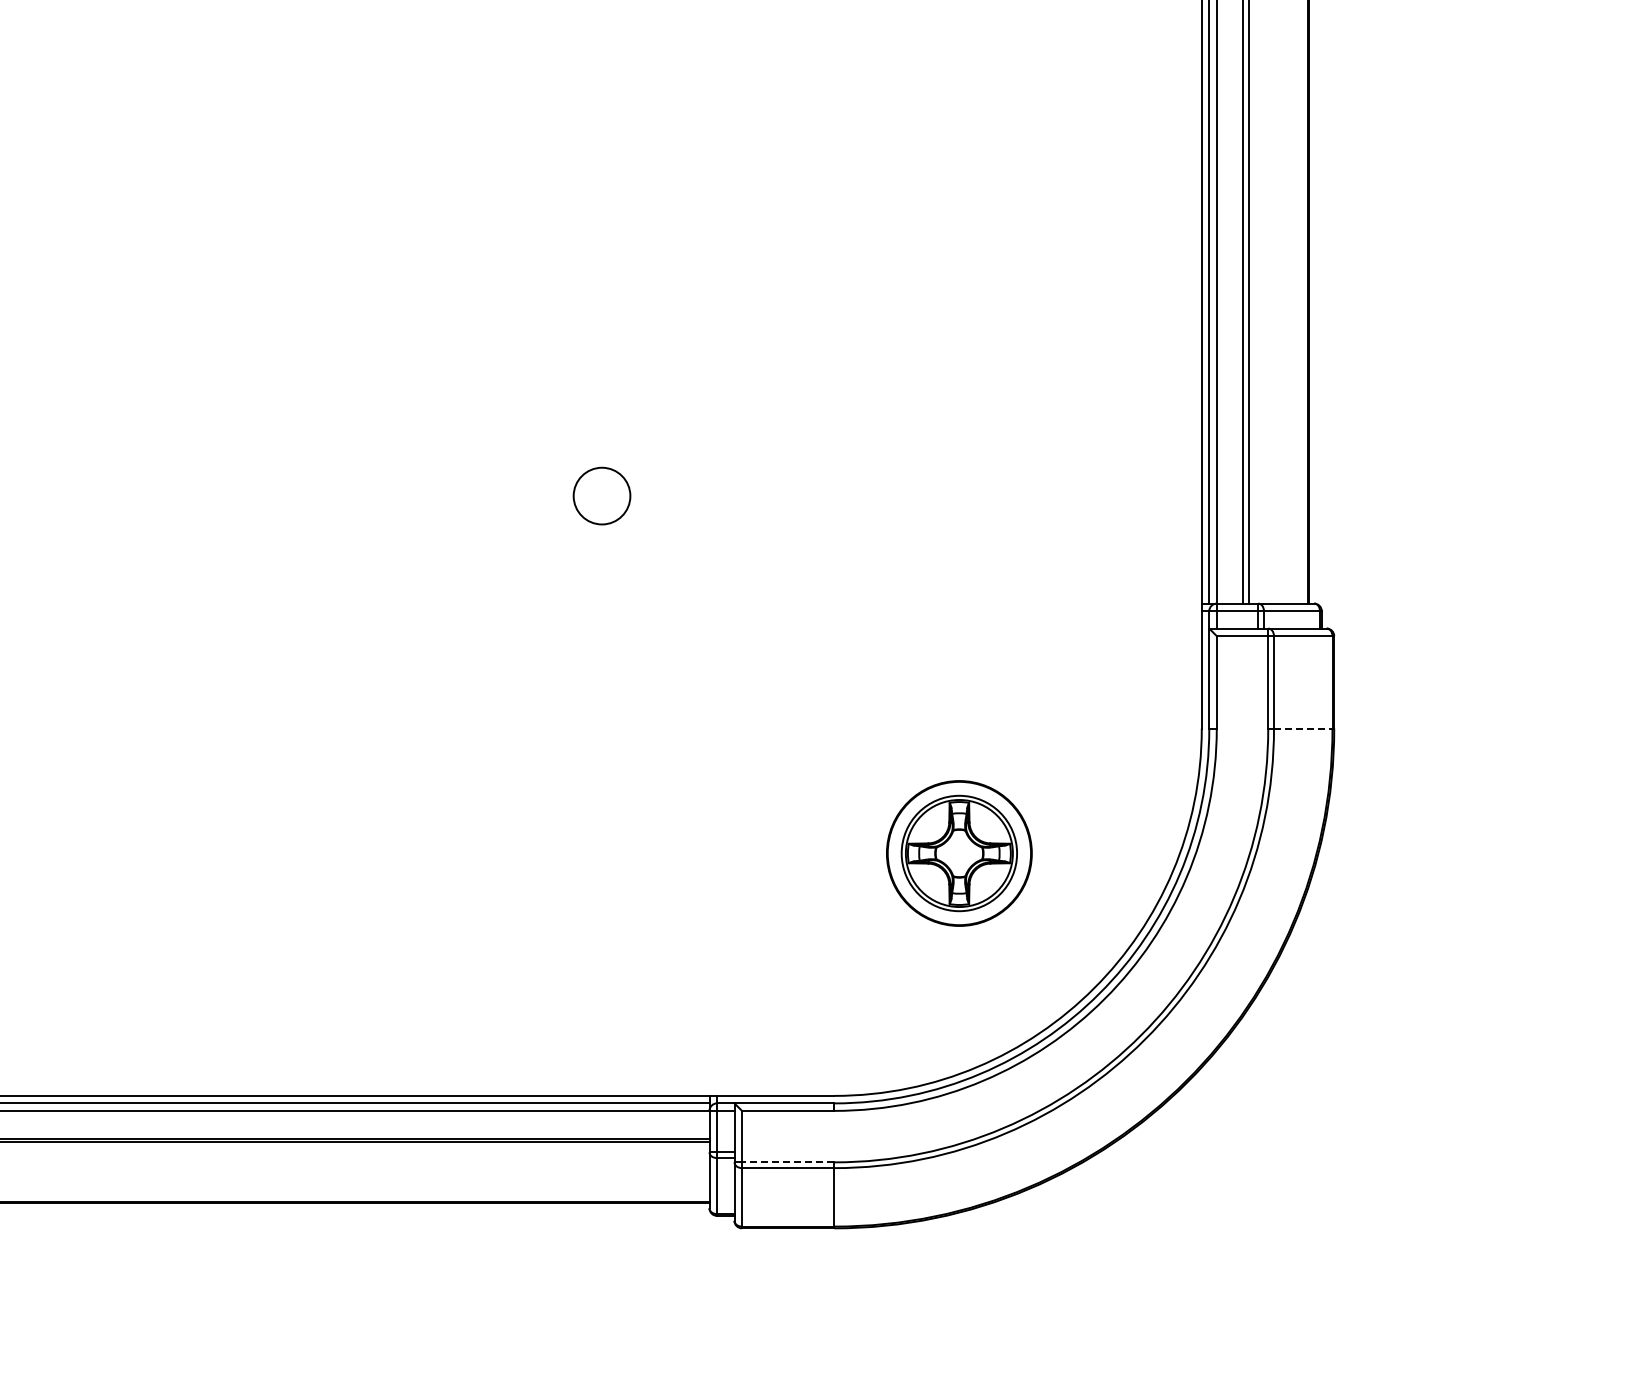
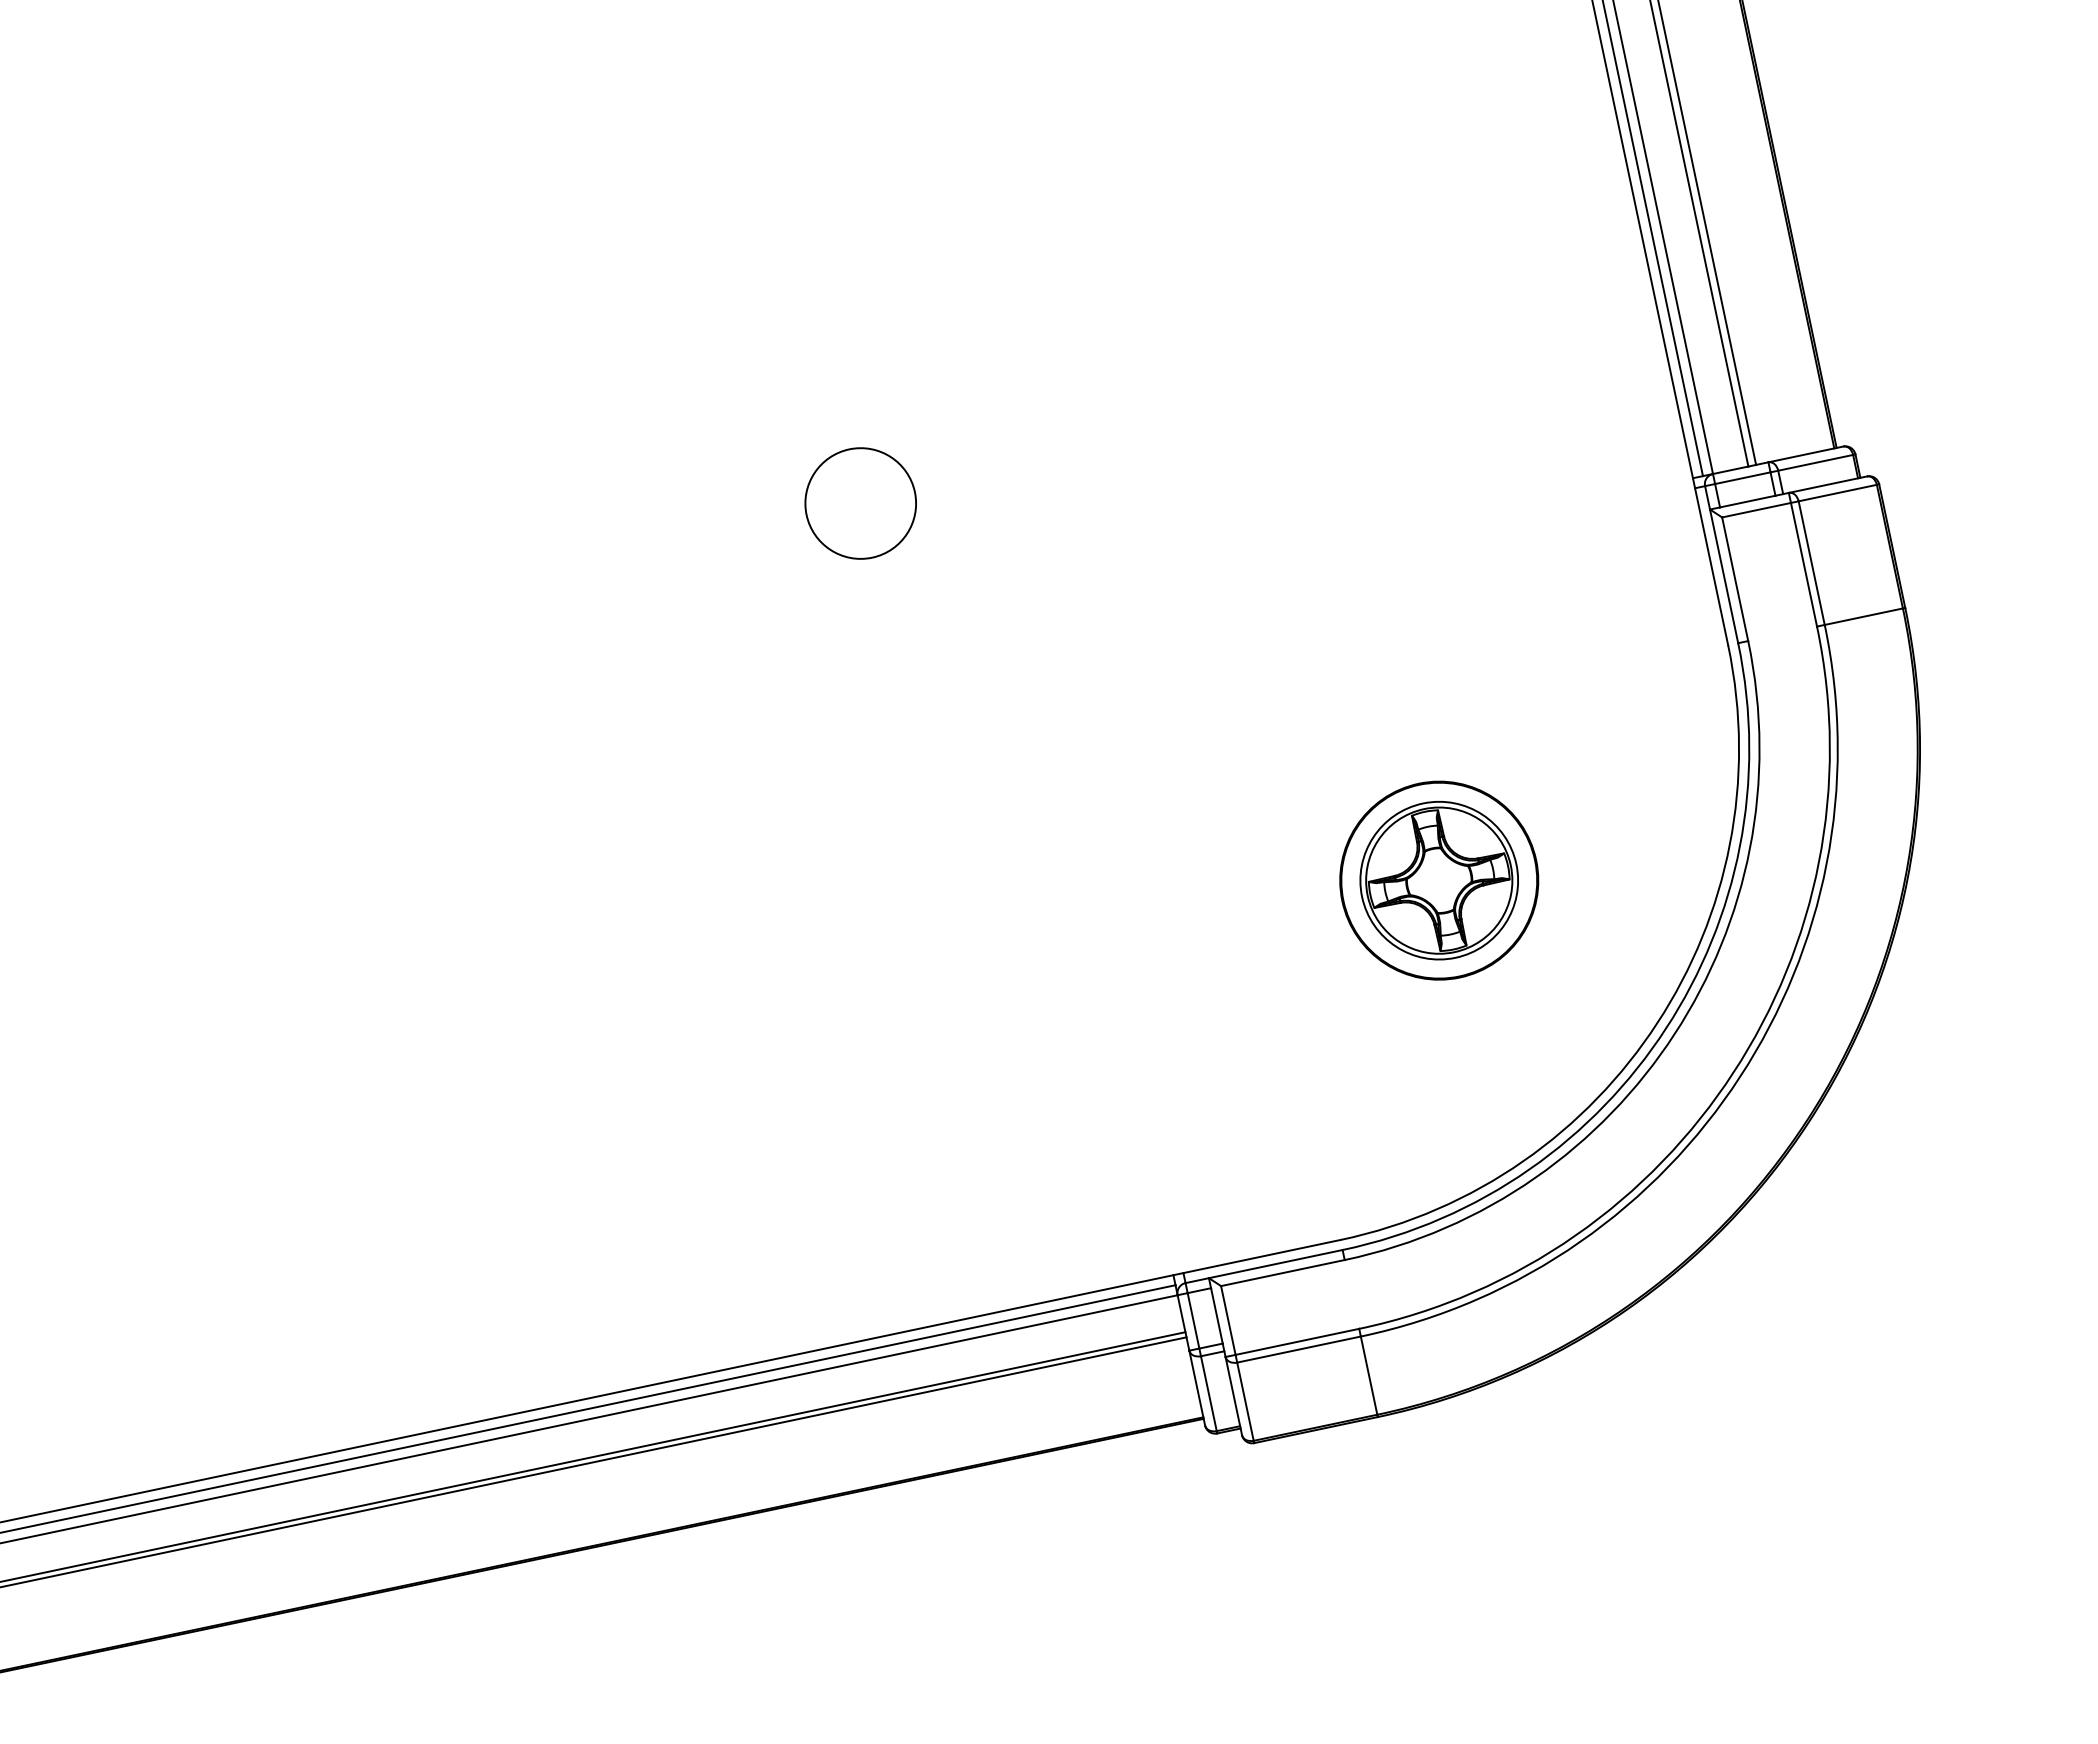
circle: (601, 495) -> (859, 502), size x1.43
line: (1303, 728) -> (1864, 616), dashed -> solid
line: (787, 1162) -> (1296, 1342), dashed -> solid

